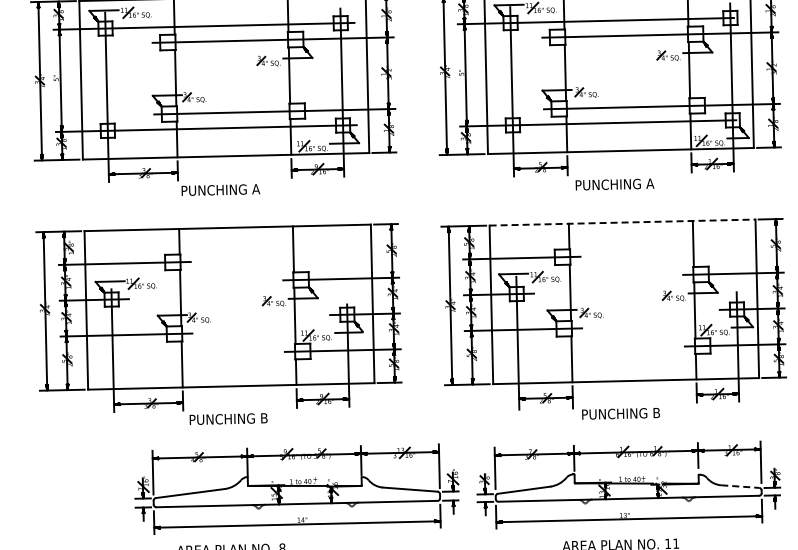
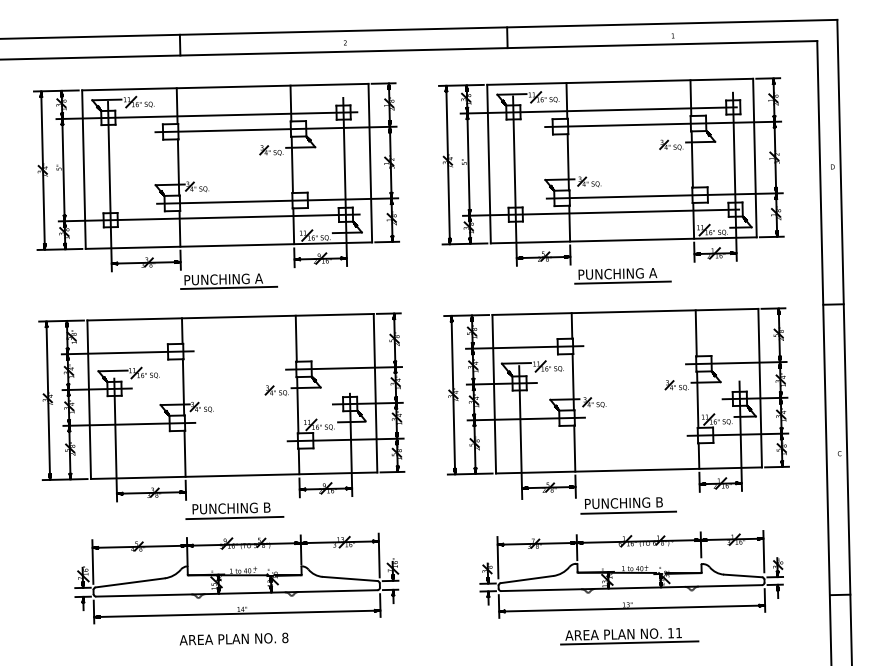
line: (619, 193) -> (622, 282), added
line: (226, 198) -> (229, 287), added
line: (622, 222) -> (625, 311), dashed -> solid
line: (625, 423) -> (628, 512), added
line: (231, 428) -> (234, 517), added
line: (740, 486) -> (743, 575), dashed -> solid
part: (296, 489) -> (236, 578), moved

